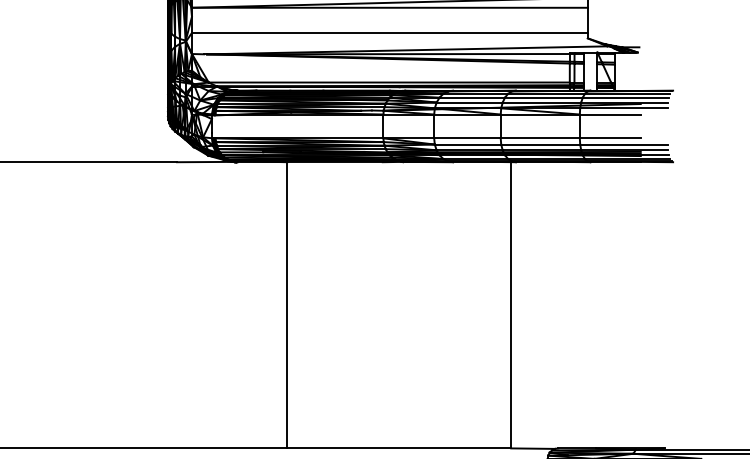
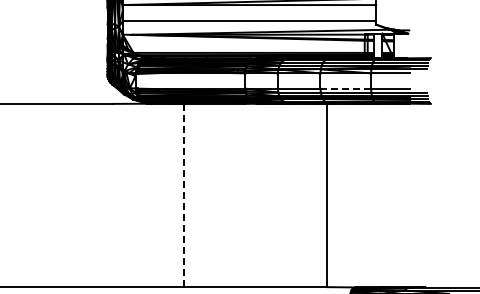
line: (541, 138) -> (346, 88), solid -> dashed
line: (286, 305) -> (183, 195), solid -> dashed

